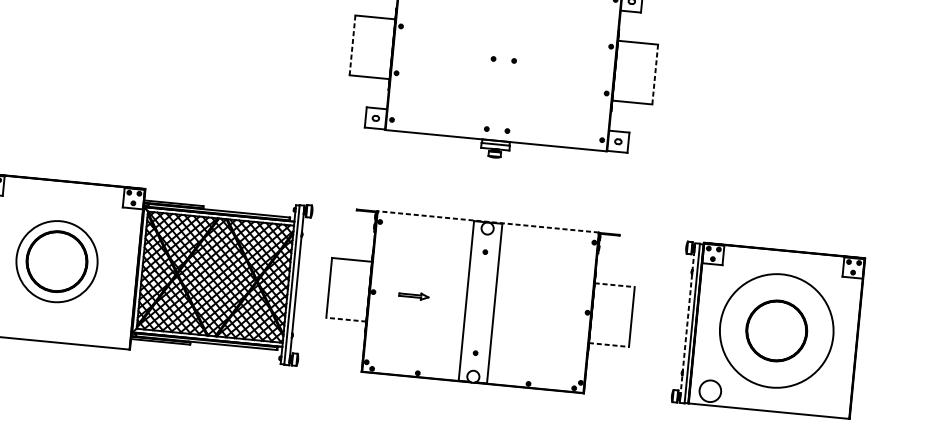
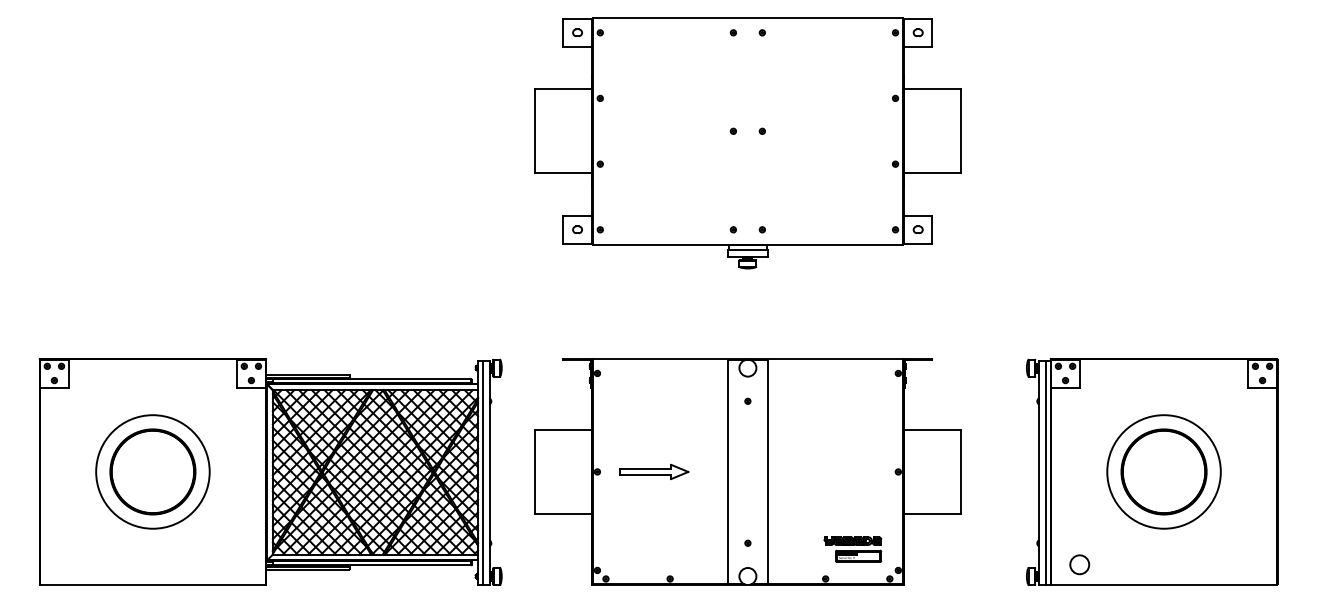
line: (352, 45) -> (535, 131), dashed -> solid
line: (655, 74) -> (960, 131), dashed -> solid
line: (488, 221) -> (747, 358), dashed -> solid
line: (614, 284) -> (932, 429), dashed -> solid
part: (414, 295) -> (654, 471), size x1.67
line: (345, 319) -> (562, 513), dashed -> solid
line: (687, 323) -> (1038, 473), dashed -> solid
circle: (776, 330) -> (1163, 471), size x0.71
line: (609, 344) -> (932, 513), dashed -> solid
part: (549, 364) -> (852, 549), added
circle: (710, 391) -> (1079, 564), size x0.62

